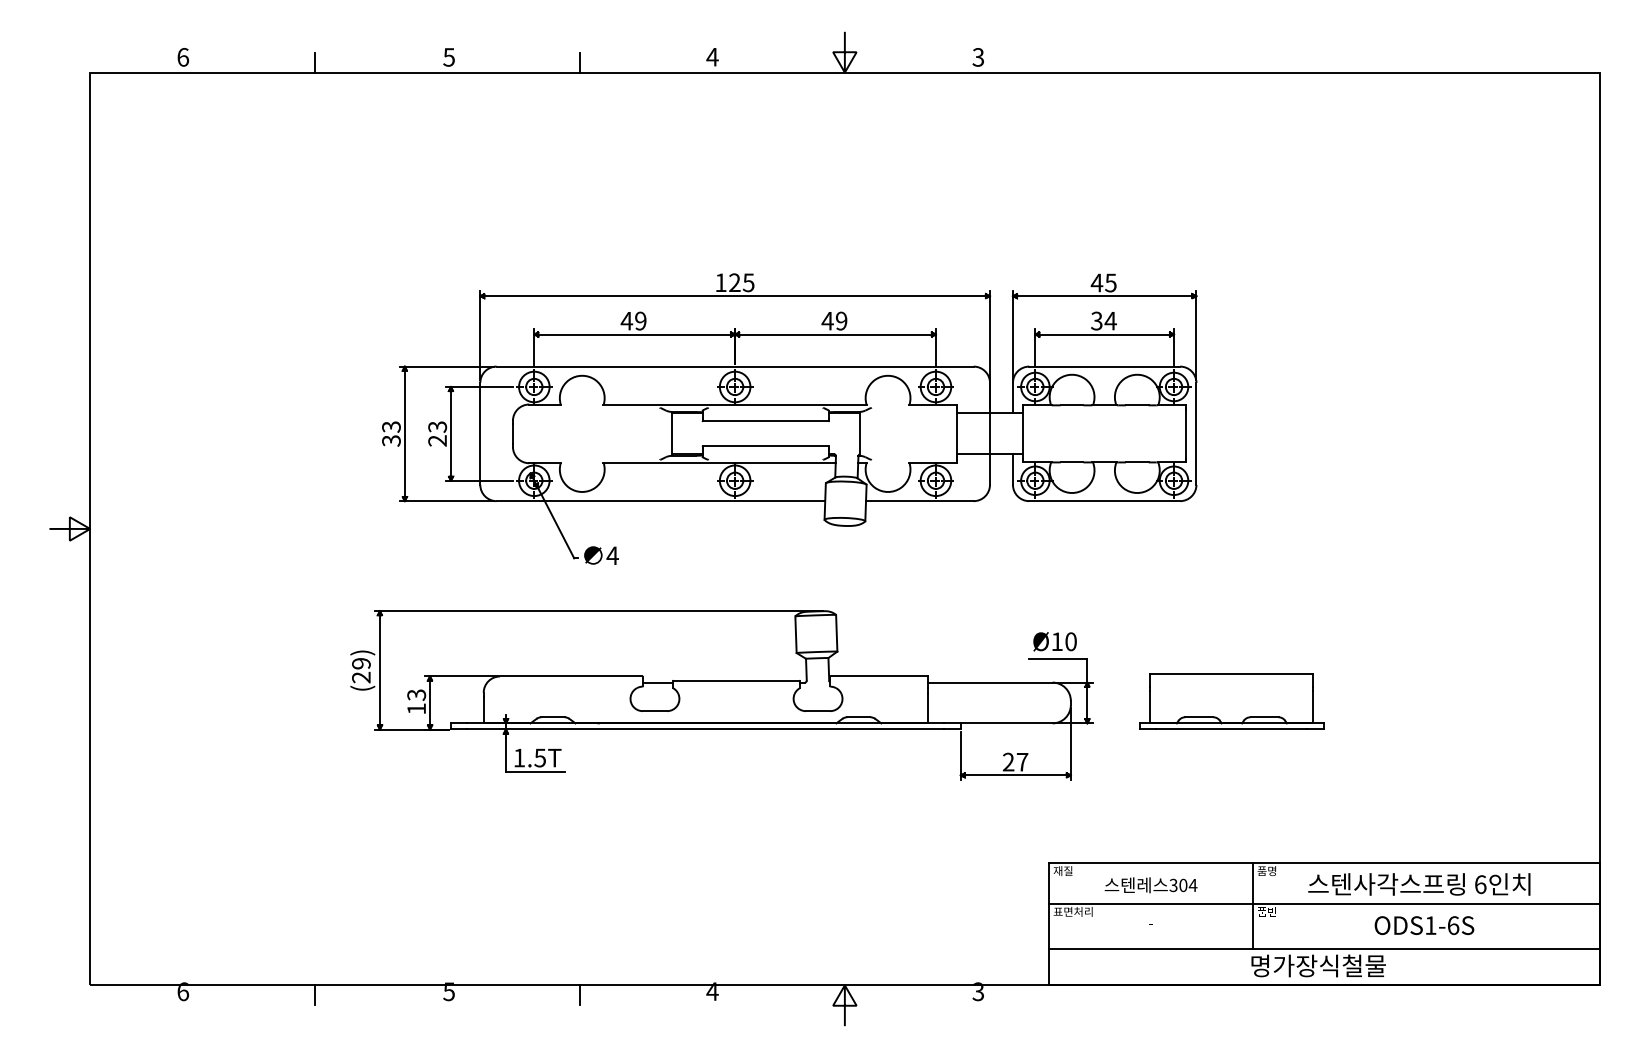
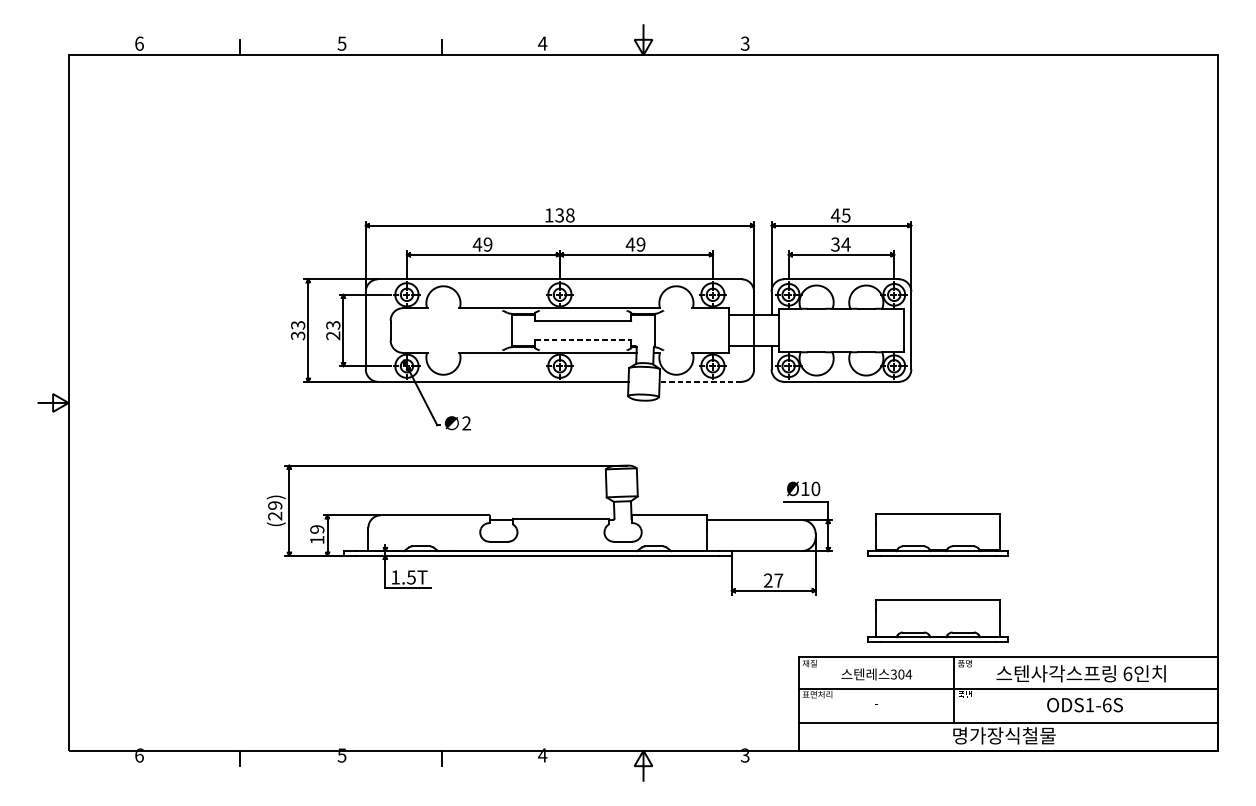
text: (741, 282) -> (564, 215), 125 -> 138
line: (765, 446) -> (583, 340), solid -> dashed
line: (919, 501) -> (700, 382), solid -> dashed
text: (612, 555) -> (466, 423), 4 -> 2
text: (416, 694) -> (317, 529), 13 -> 19
part: (1231, 814) -> (938, 620), added

